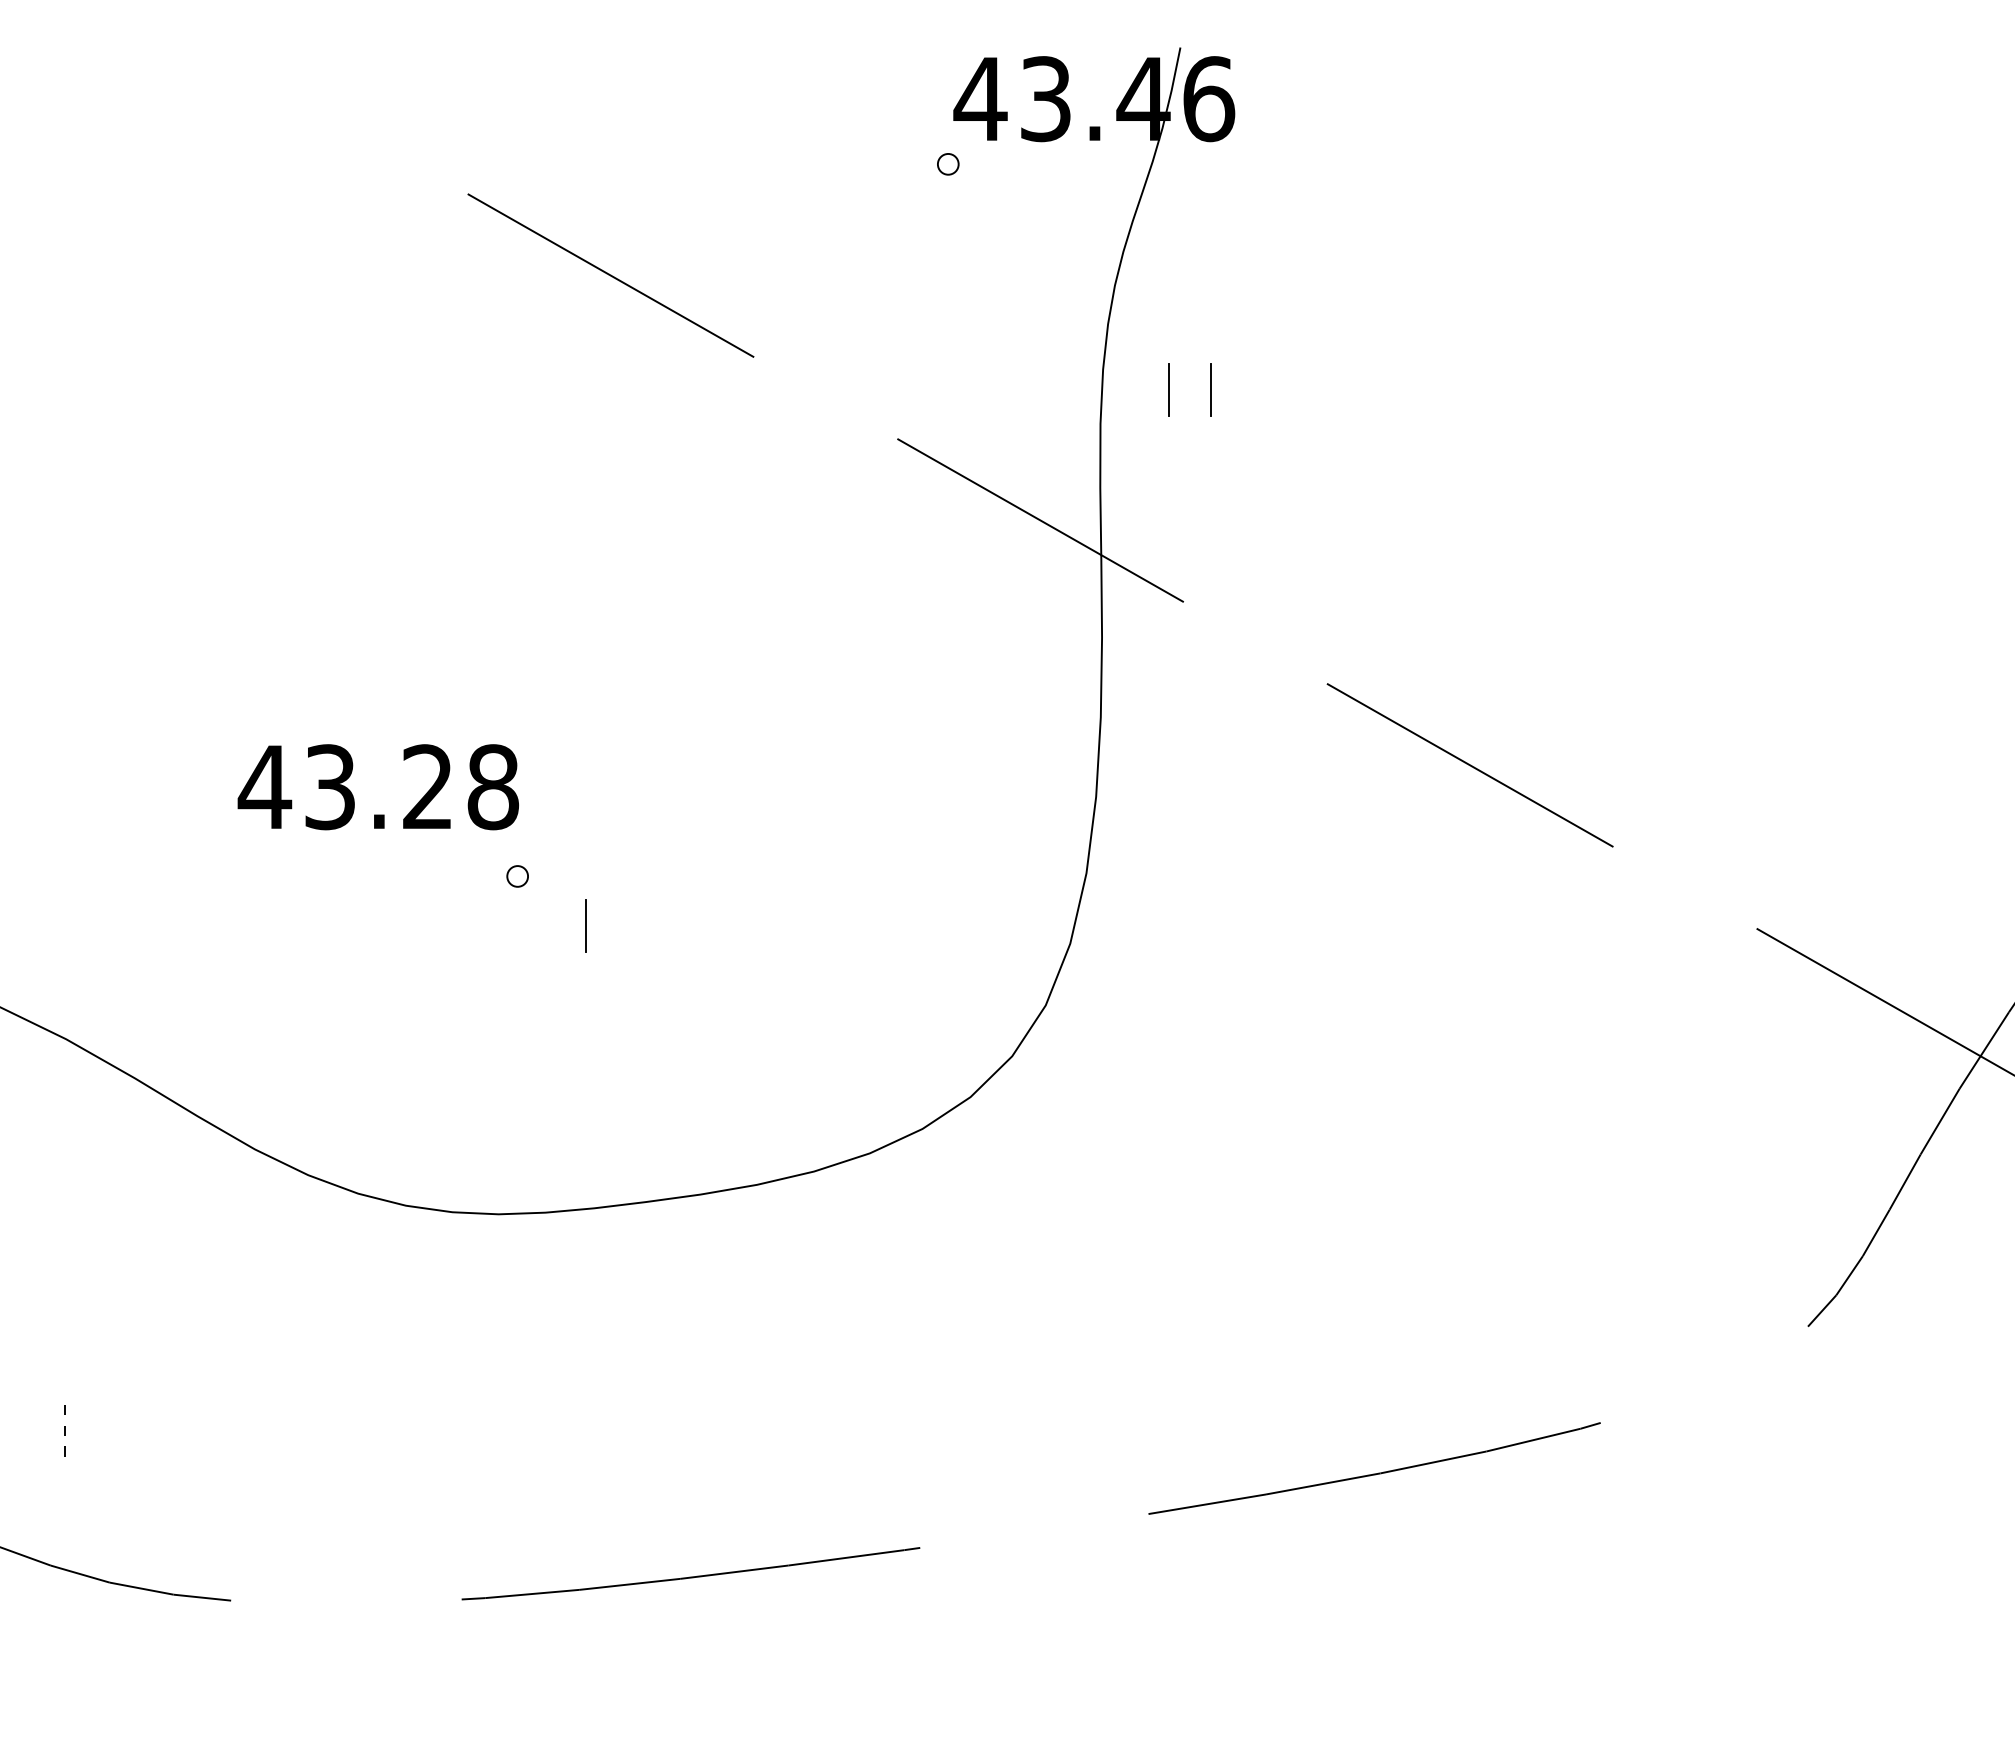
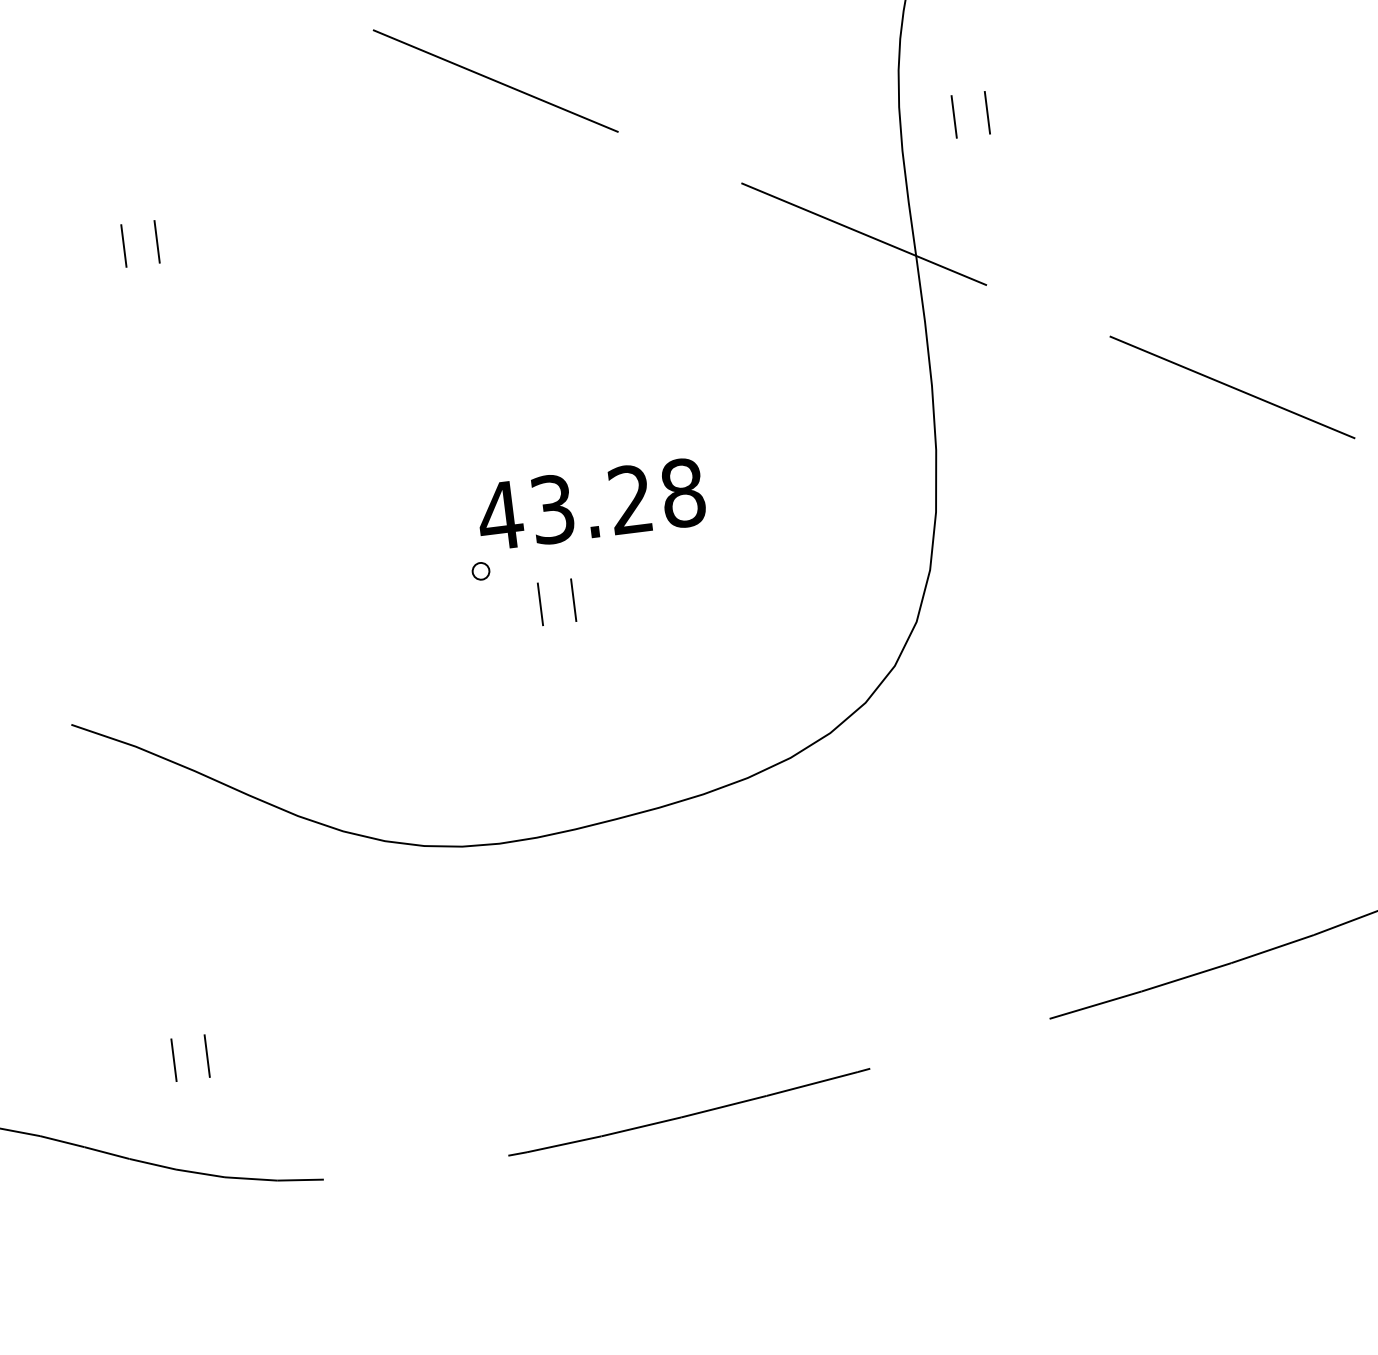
line: (128, 421) -> (124, 245), added
line: (169, 421) -> (156, 241), added
text: (377, 787) -> (590, 504), moved
line: (627, 926) -> (573, 600), added
line: (65, 1430) -> (174, 1059), dashed -> solid
line: (106, 1430) -> (207, 1055), added

